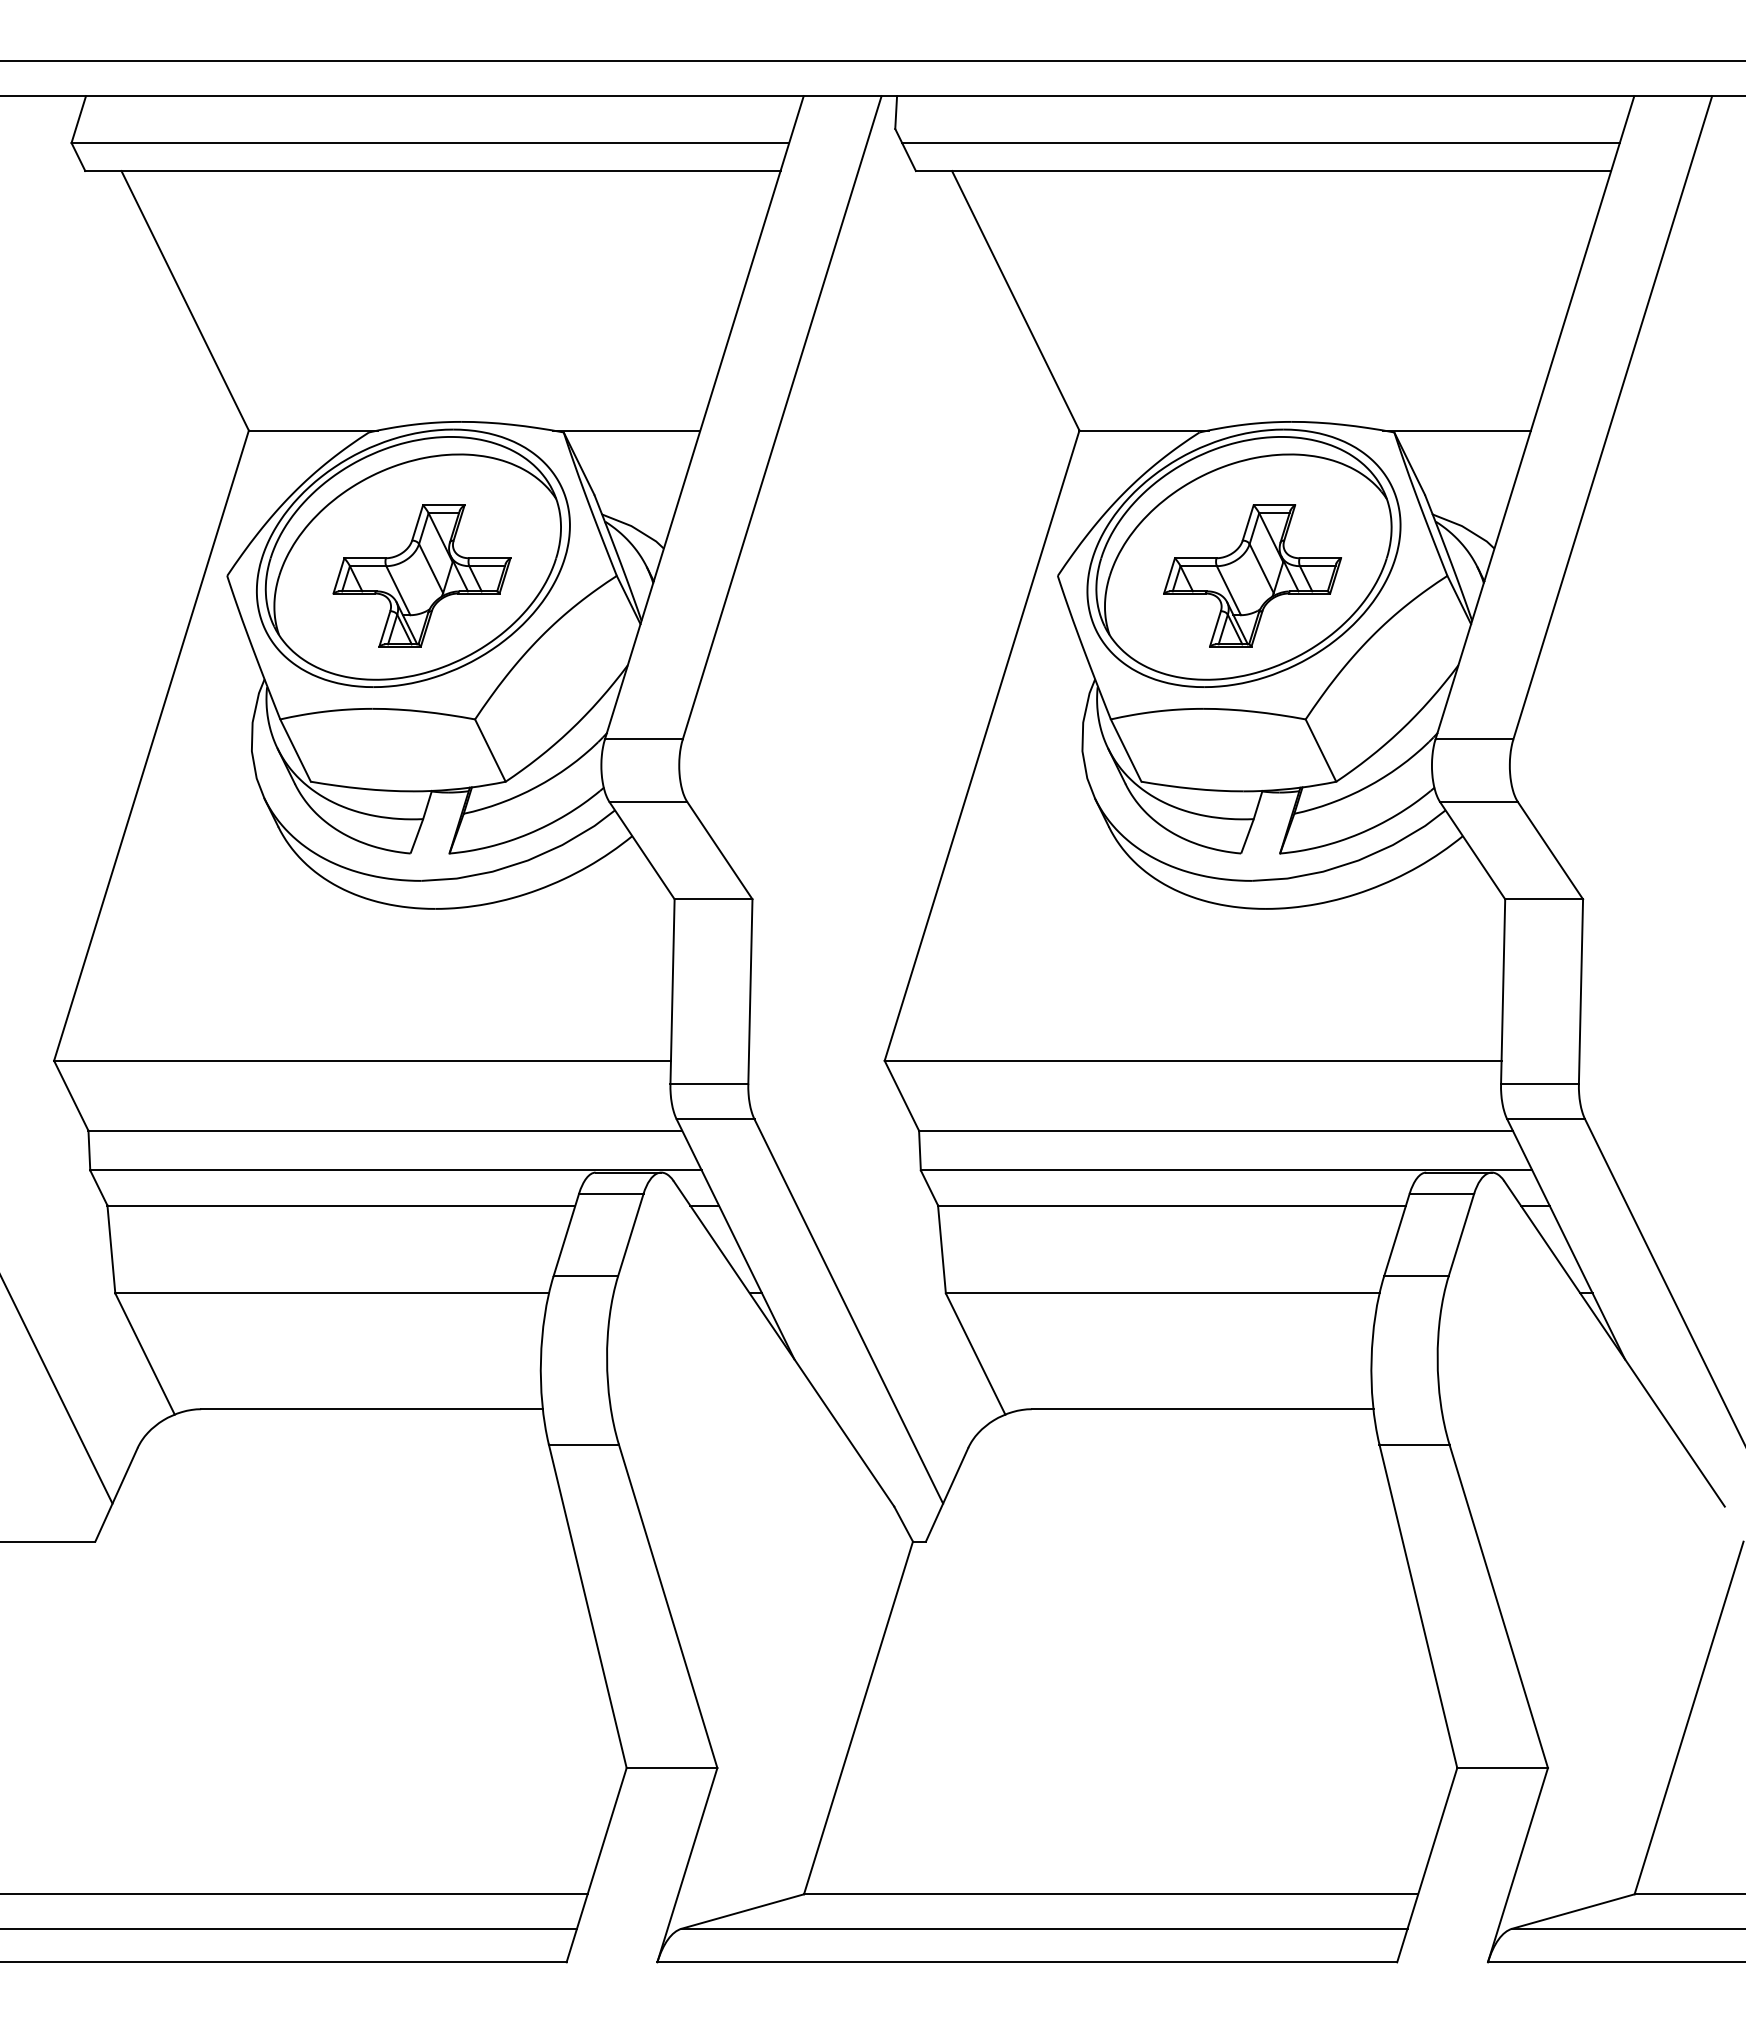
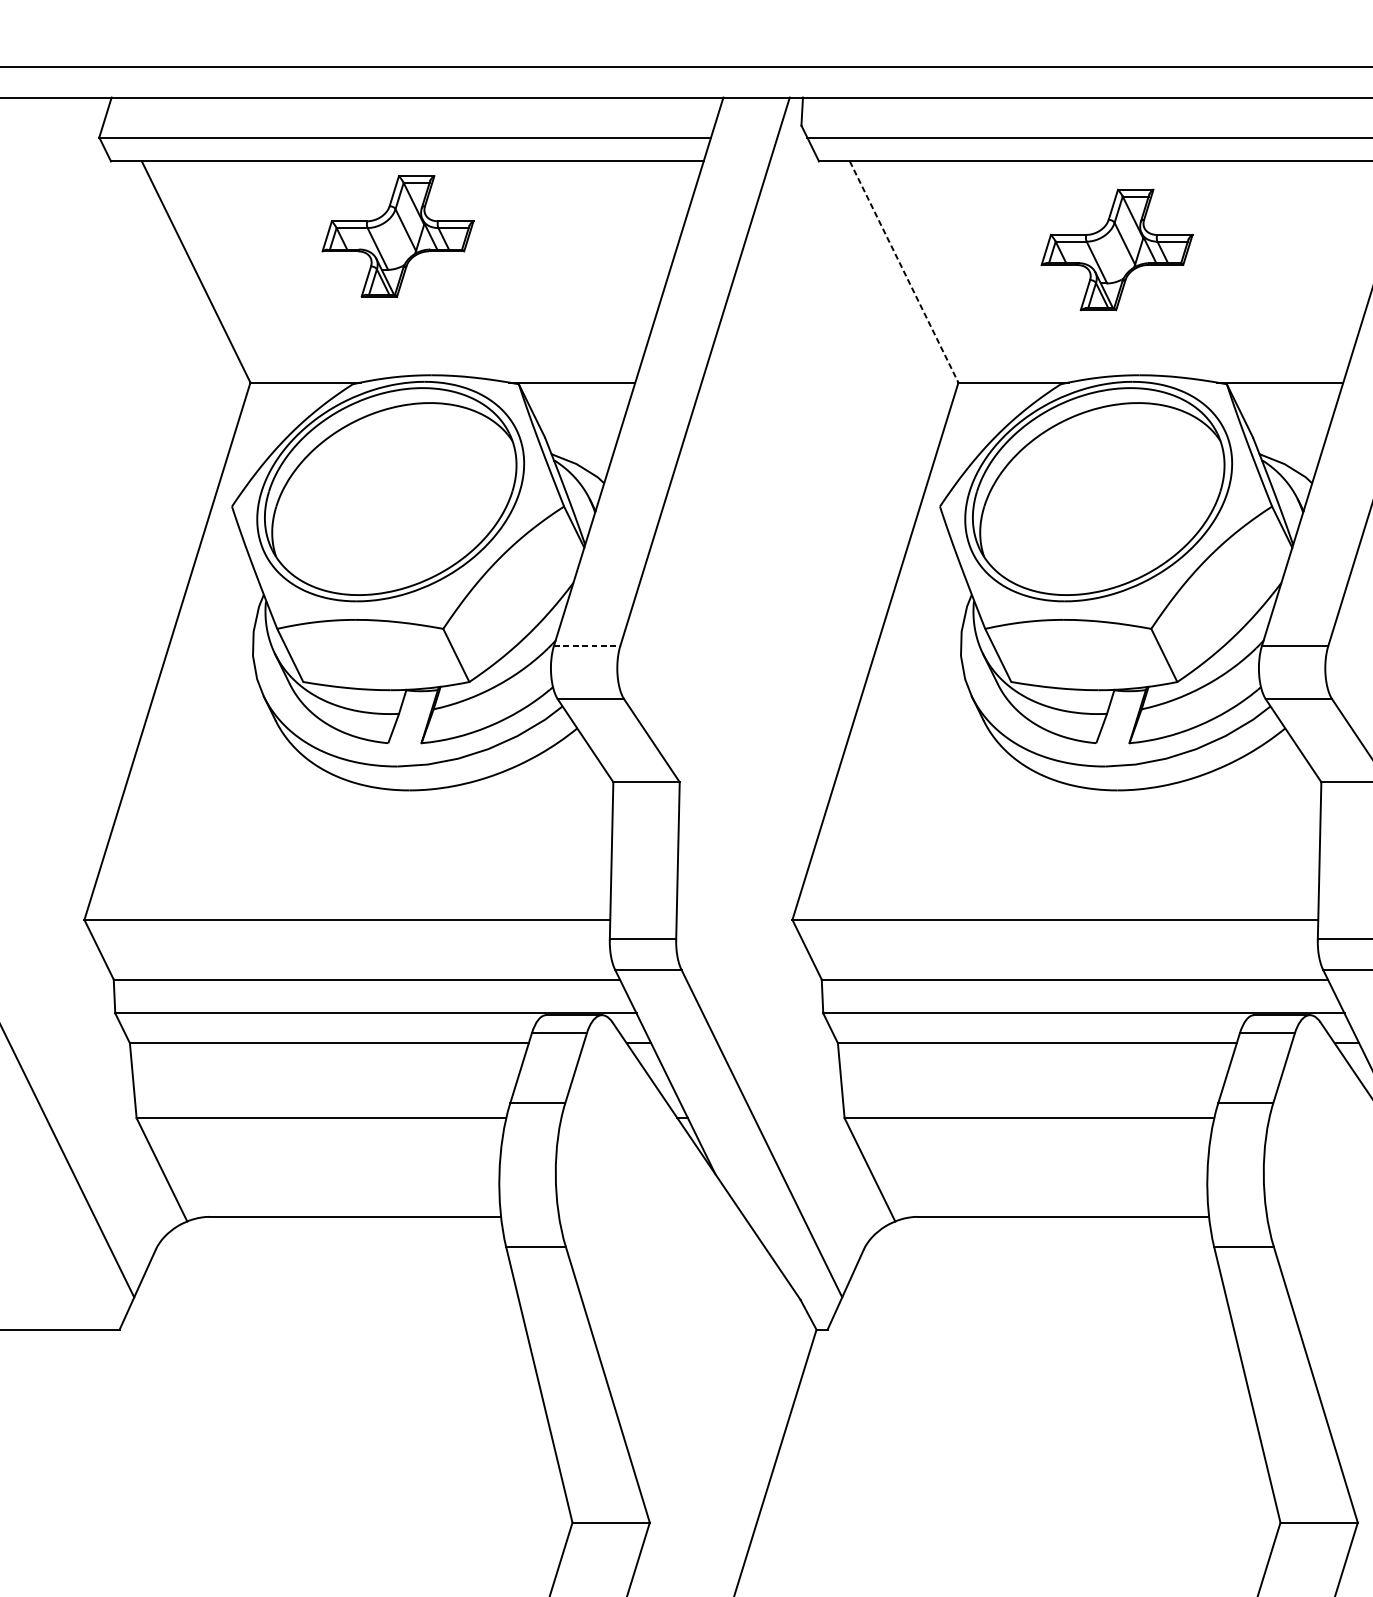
line: (1015, 300) -> (903, 271), solid -> dashed
part: (421, 575) -> (397, 236), moved
part: (1252, 575) -> (1117, 249), moved
line: (643, 739) -> (586, 646), solid -> dashed

